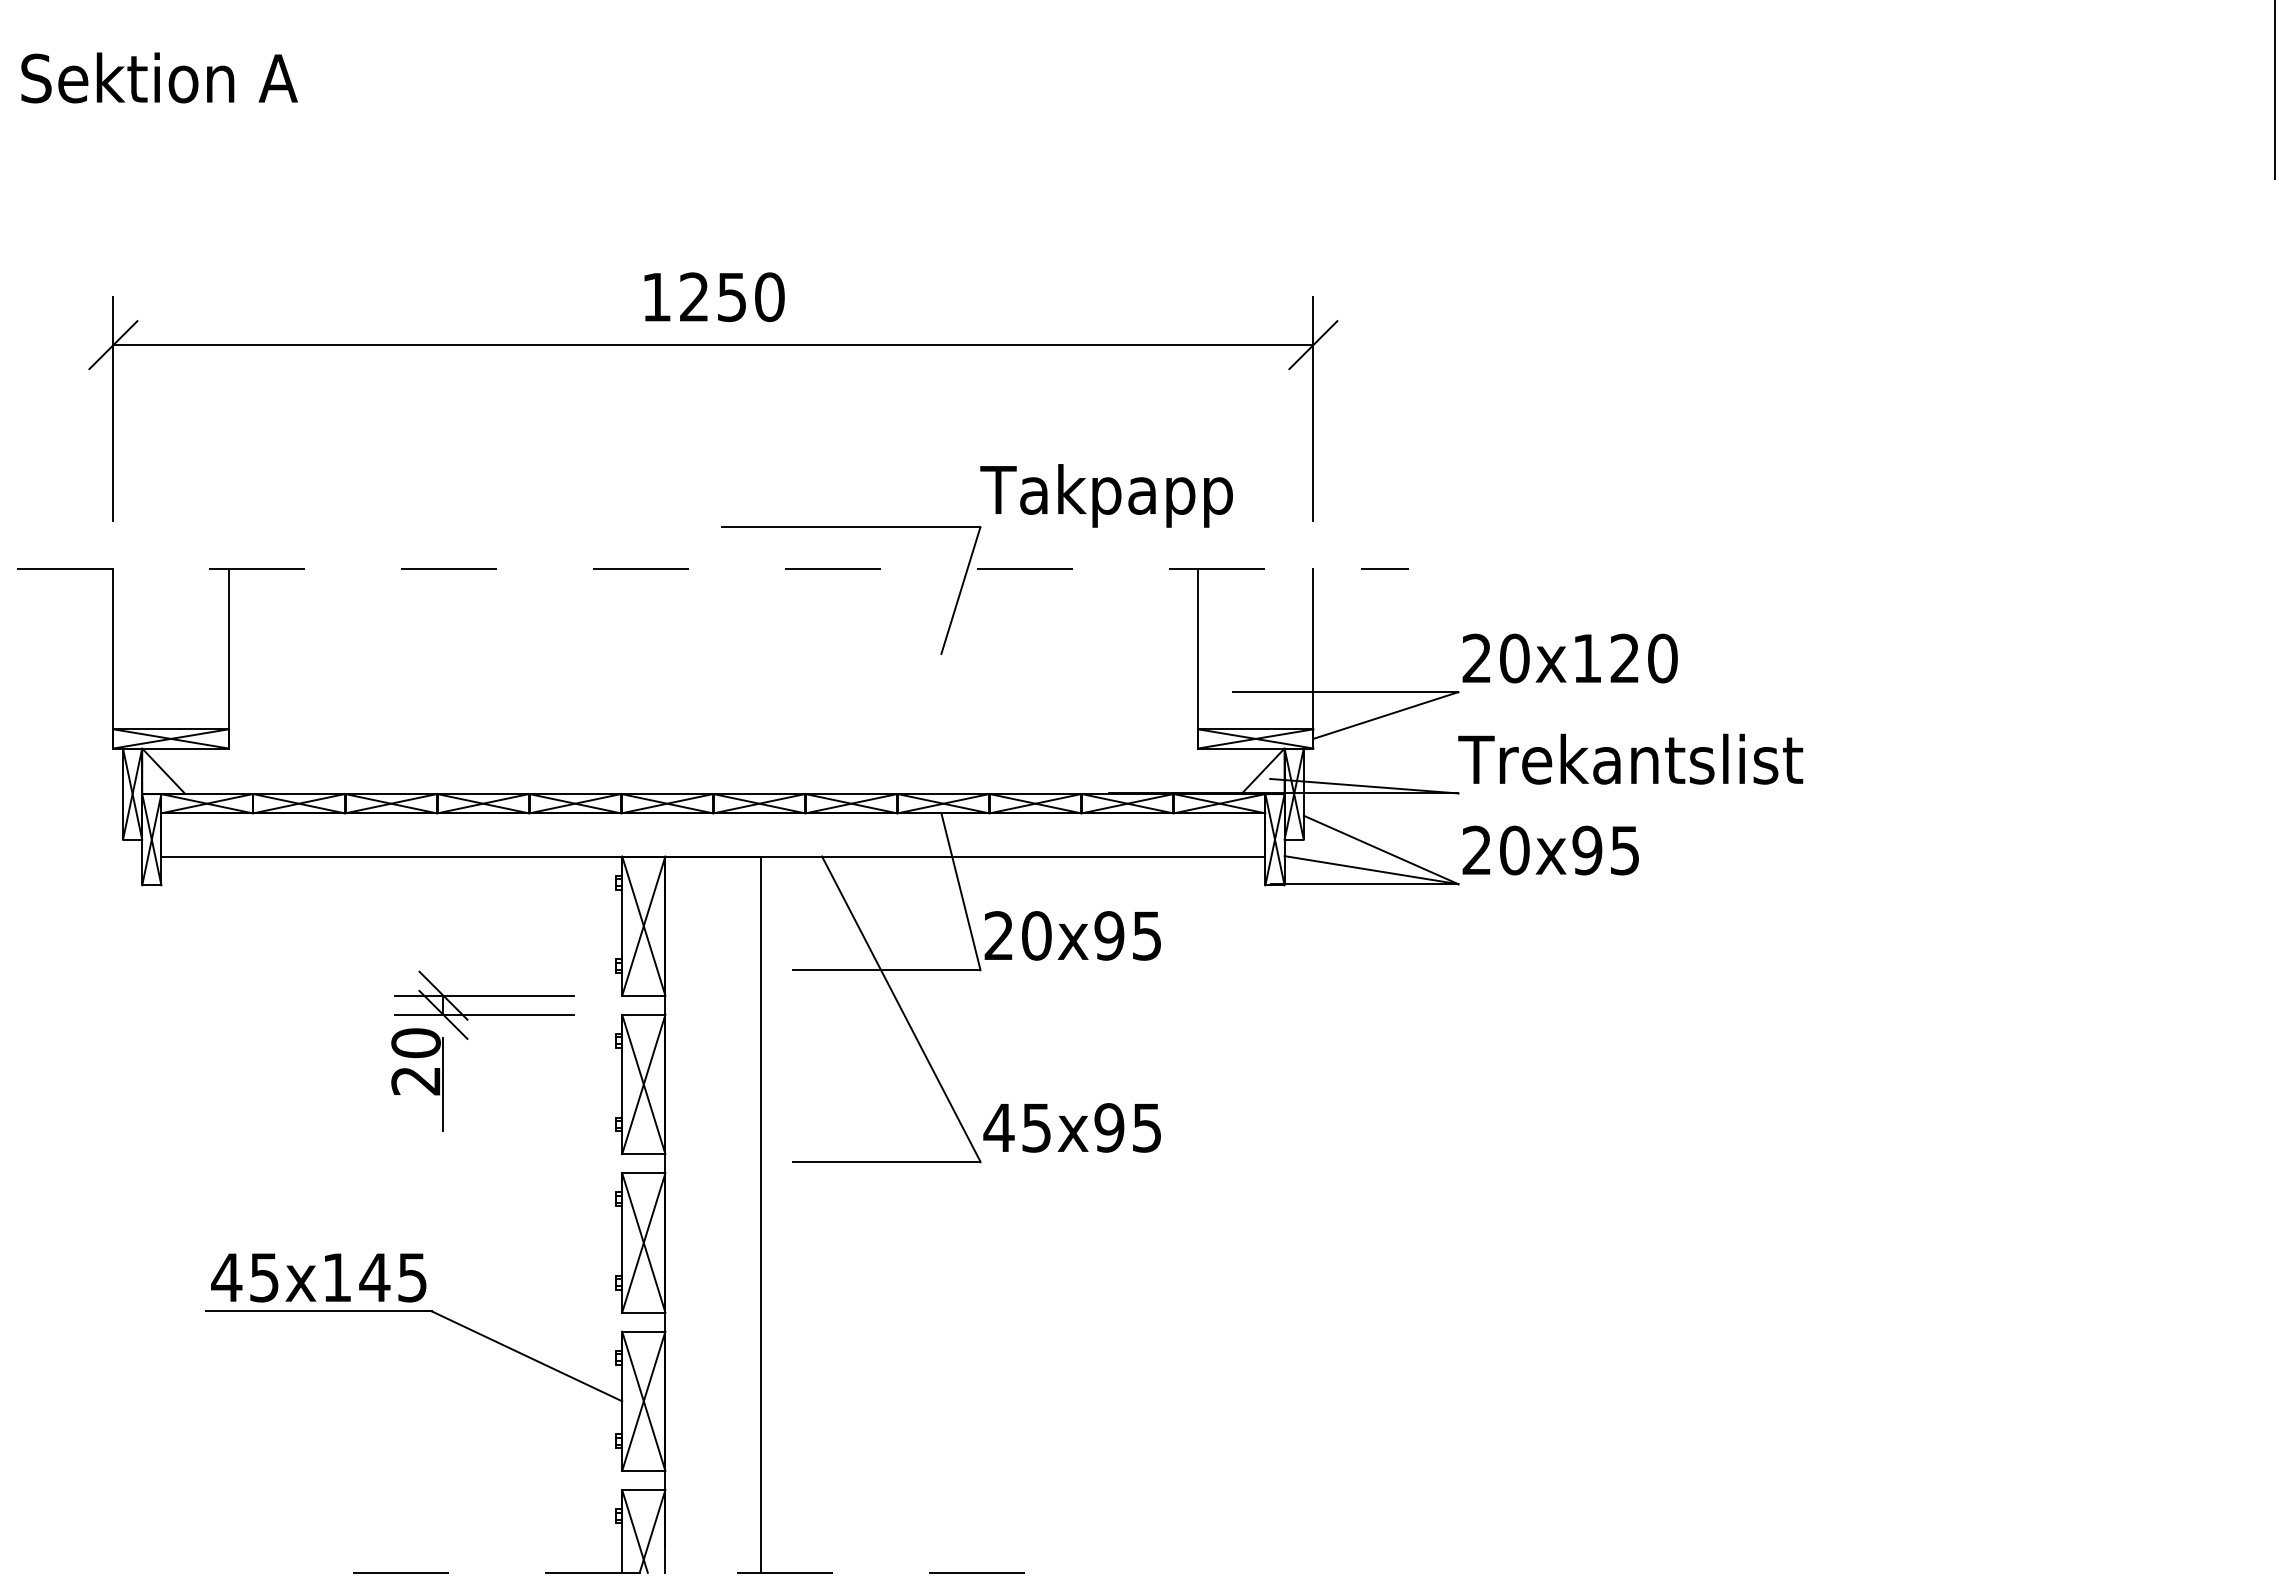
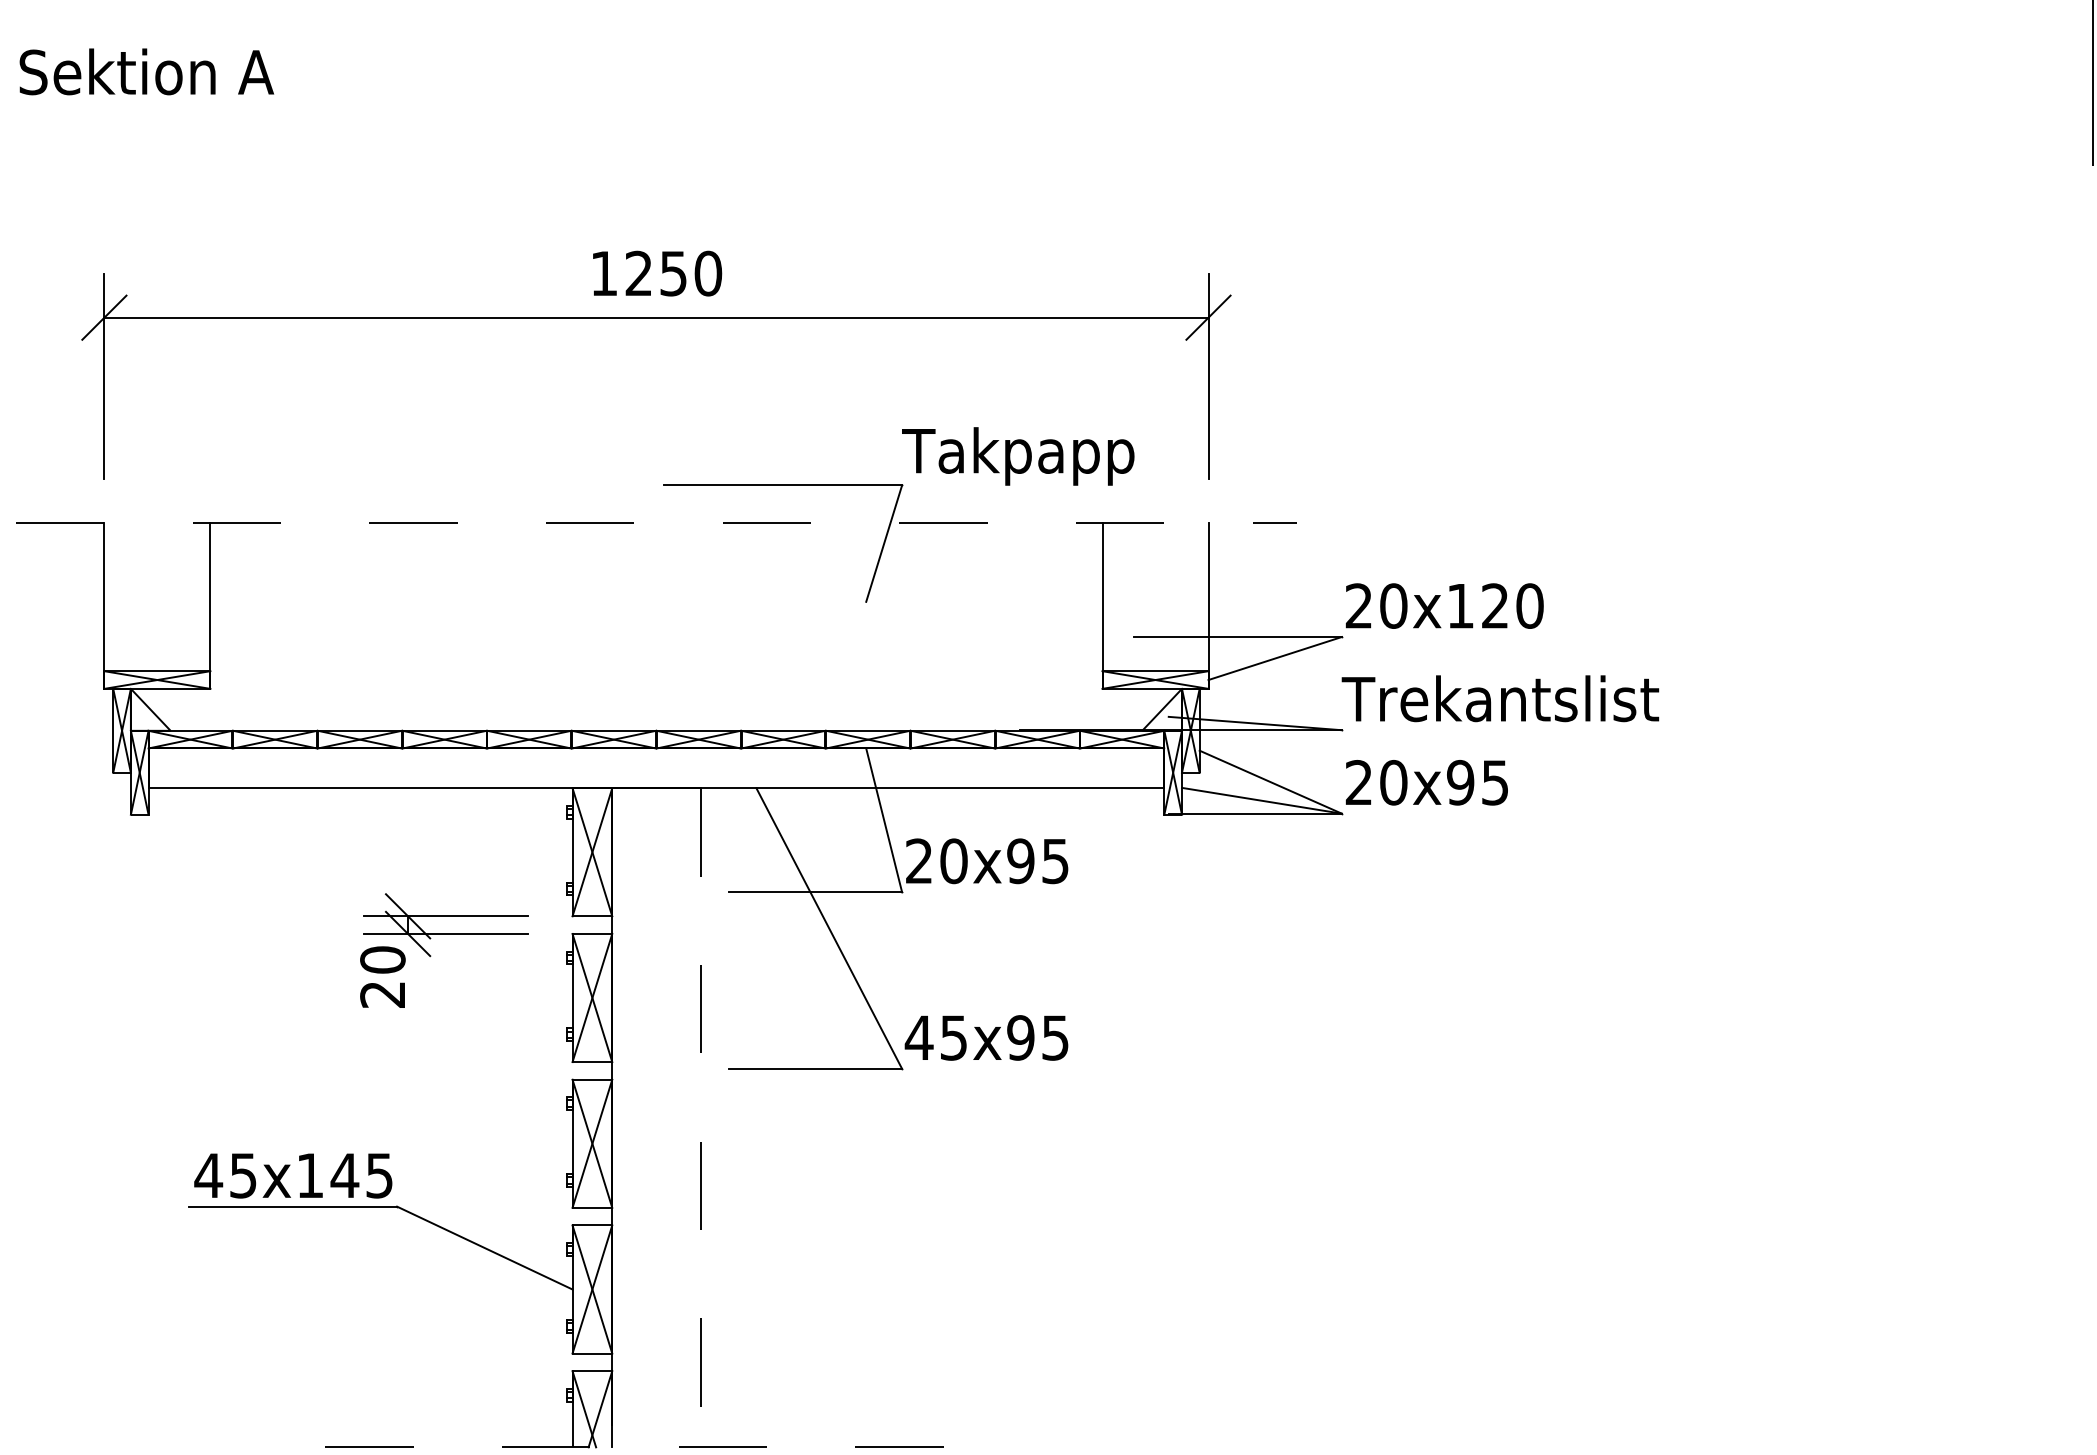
line: (443, 1084) -> (408, 998), removed
line: (761, 1215) -> (700, 1118), solid -> dashed

